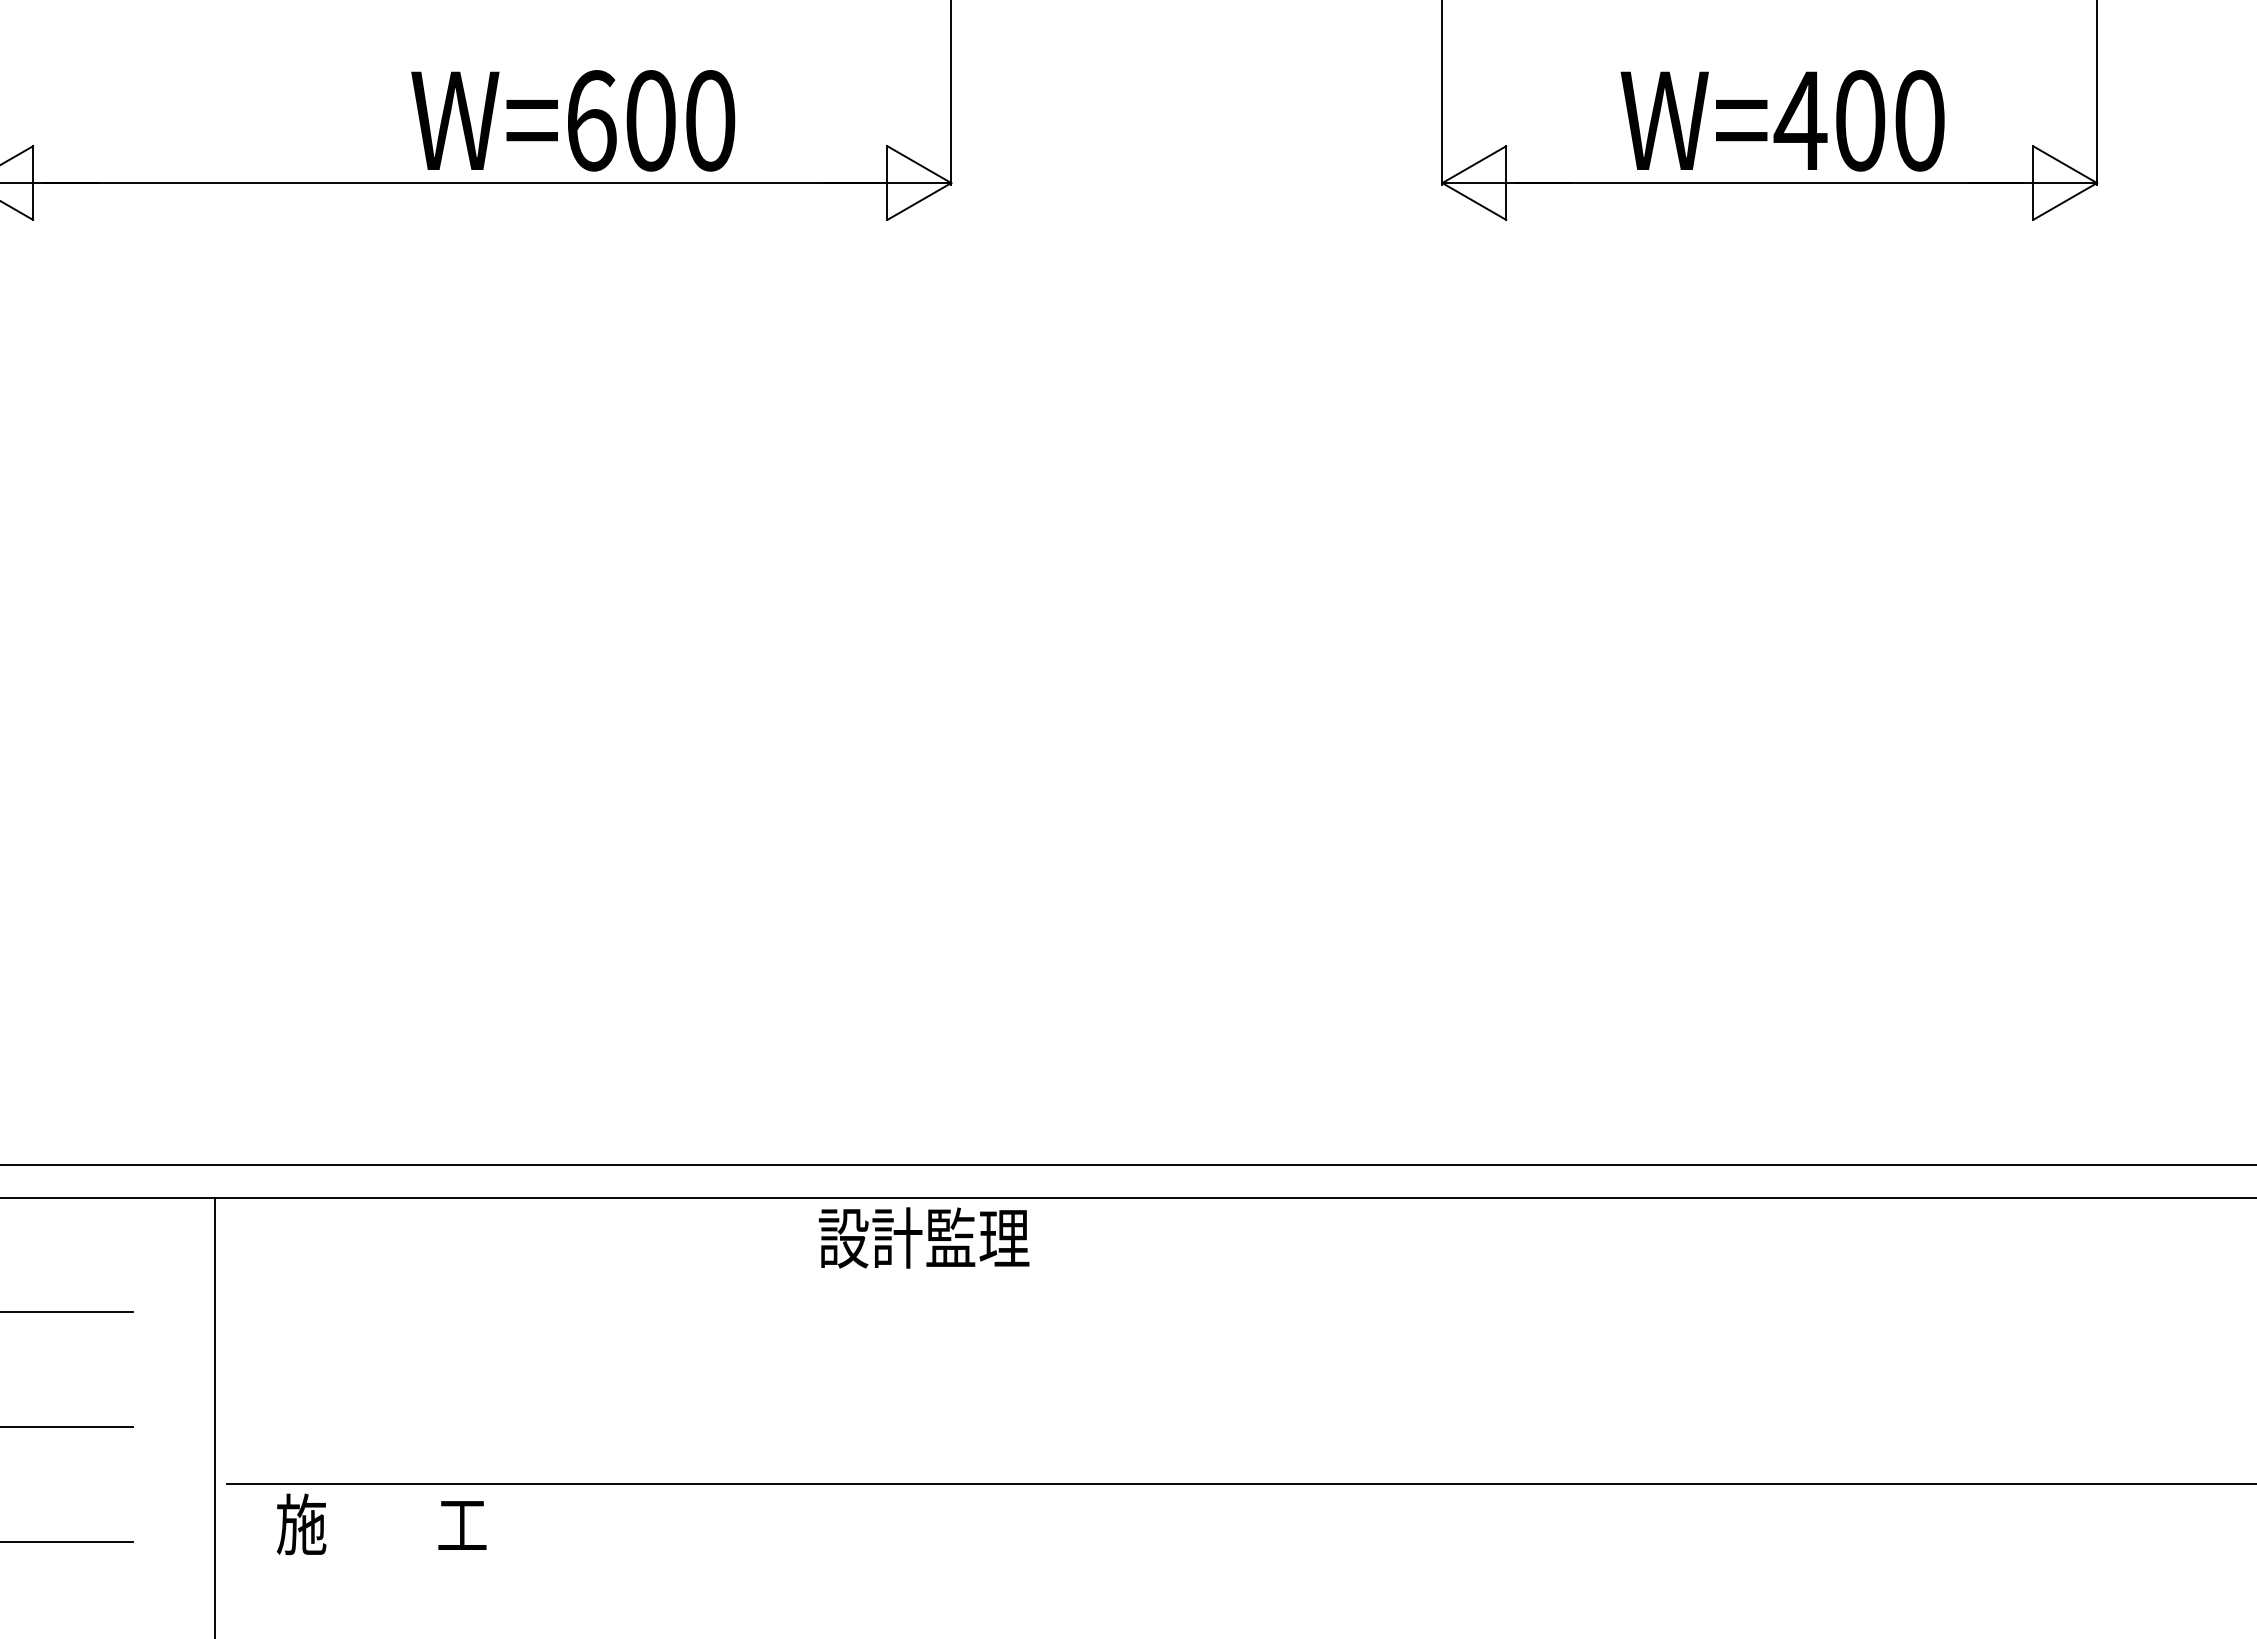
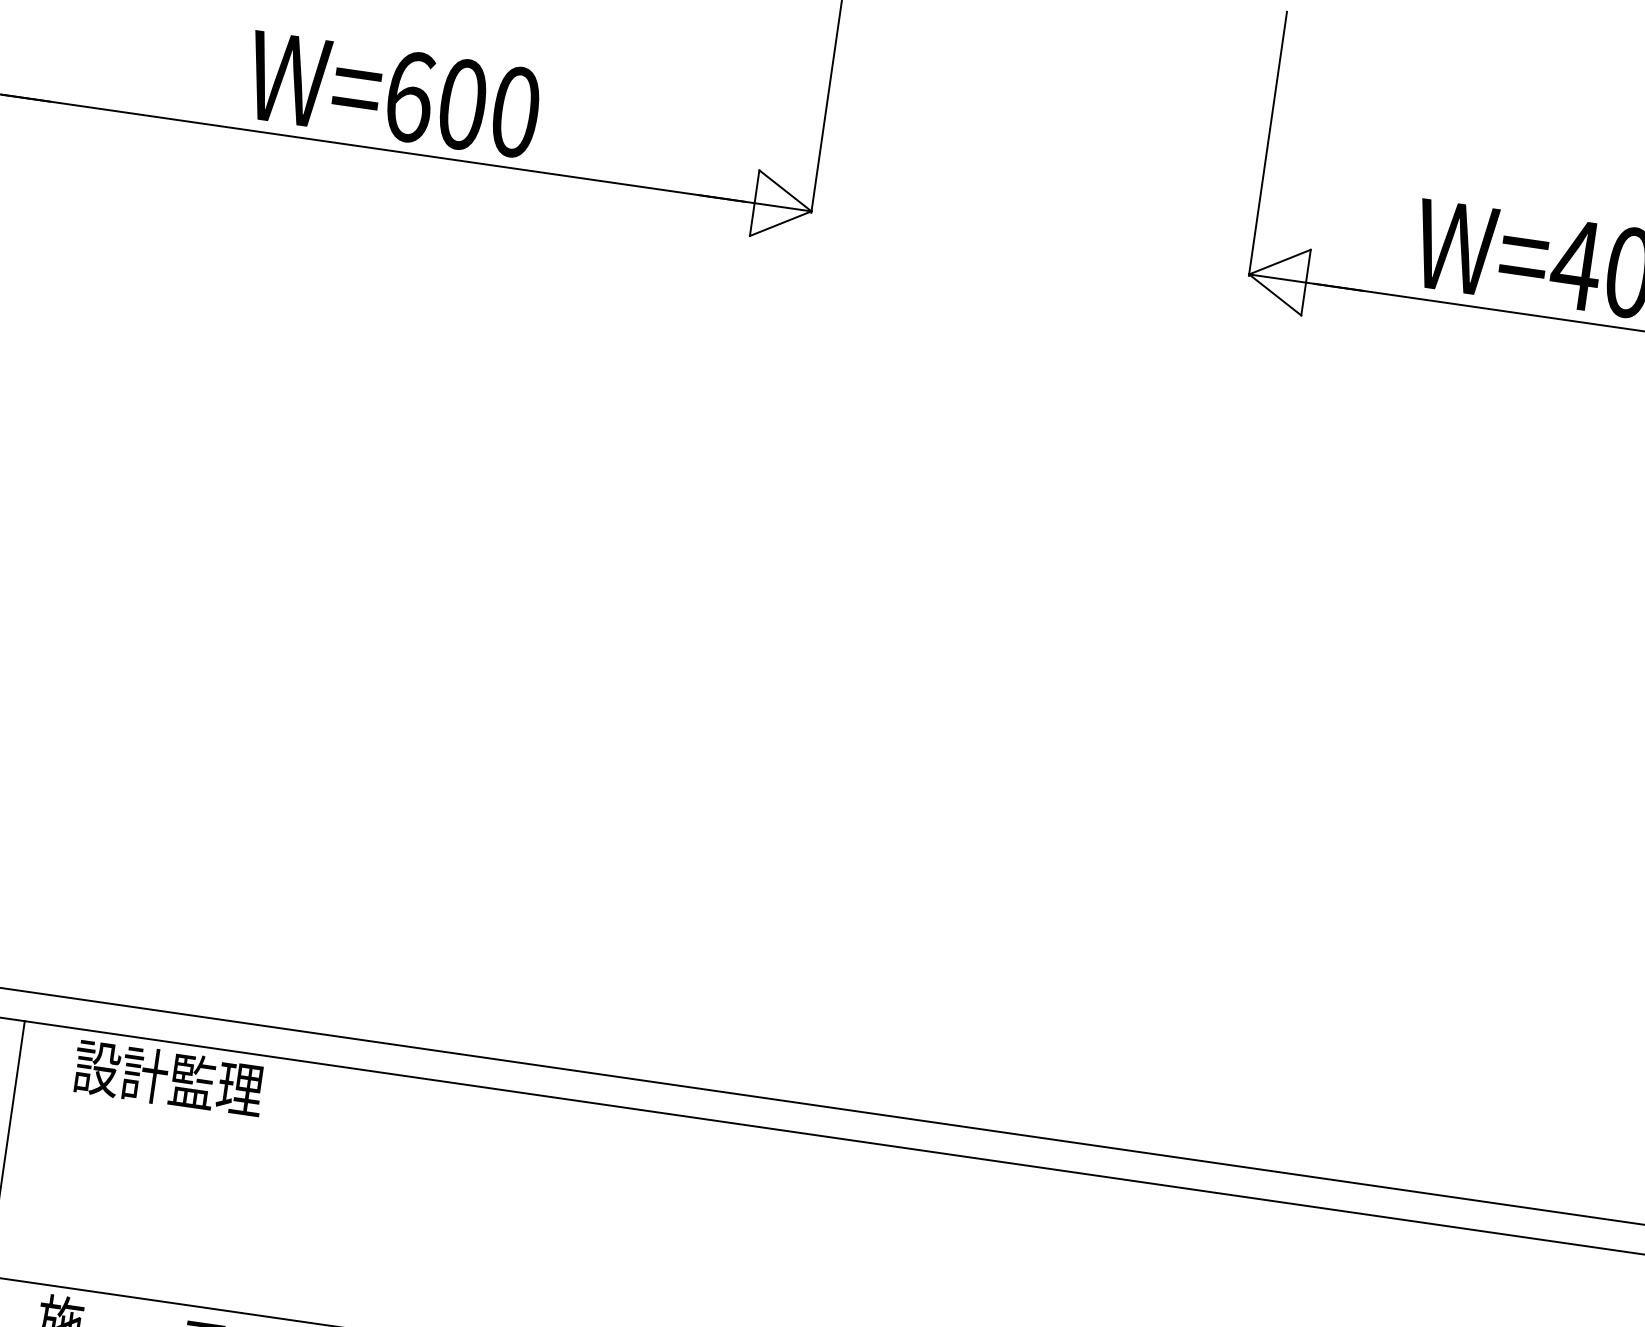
text: (573, 120) -> (393, 94), moved
text: (923, 1237) -> (168, 1077), moved

